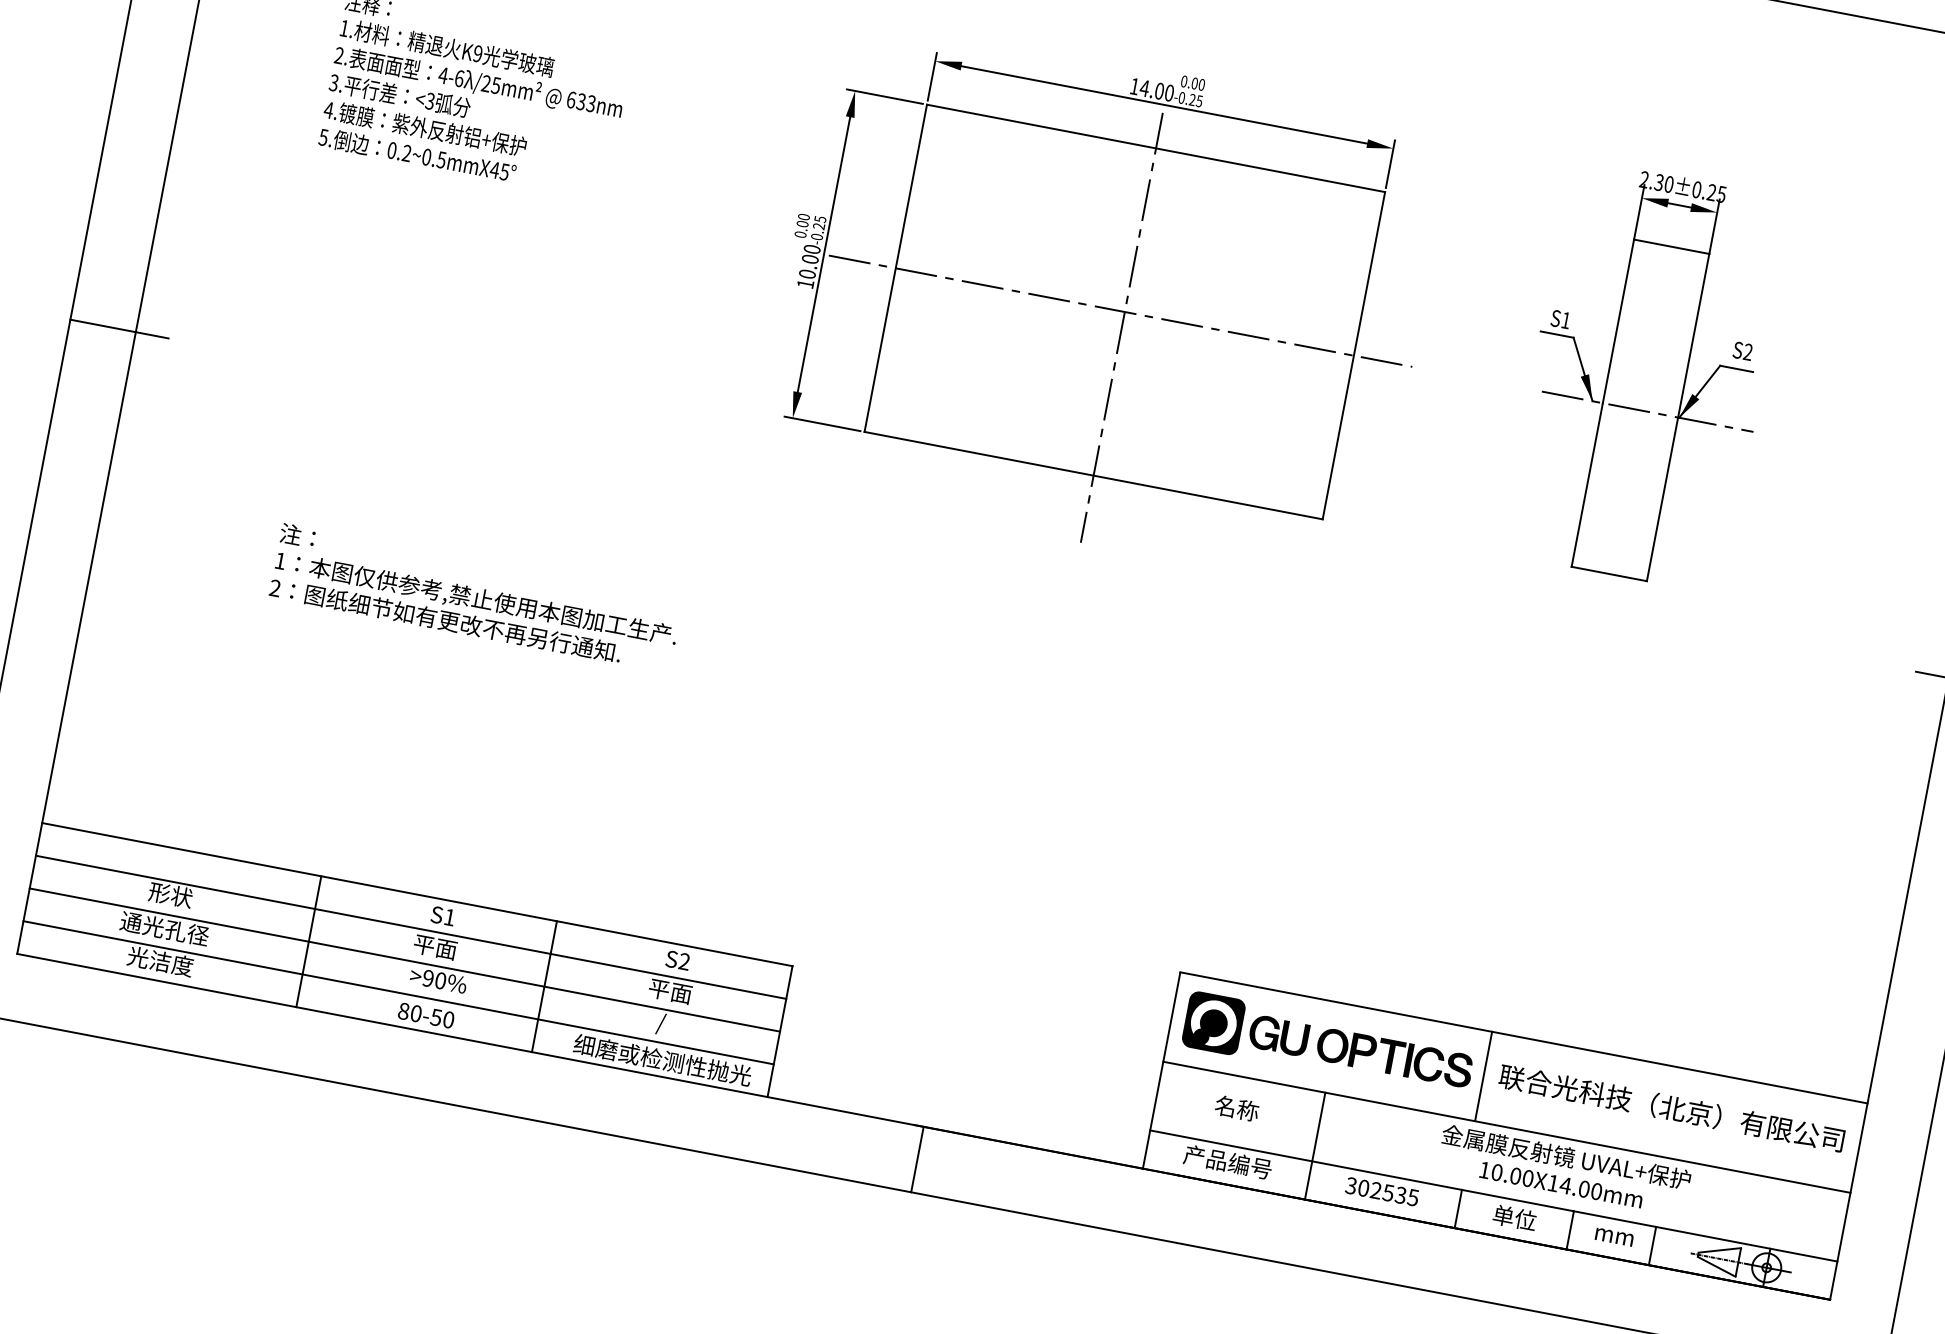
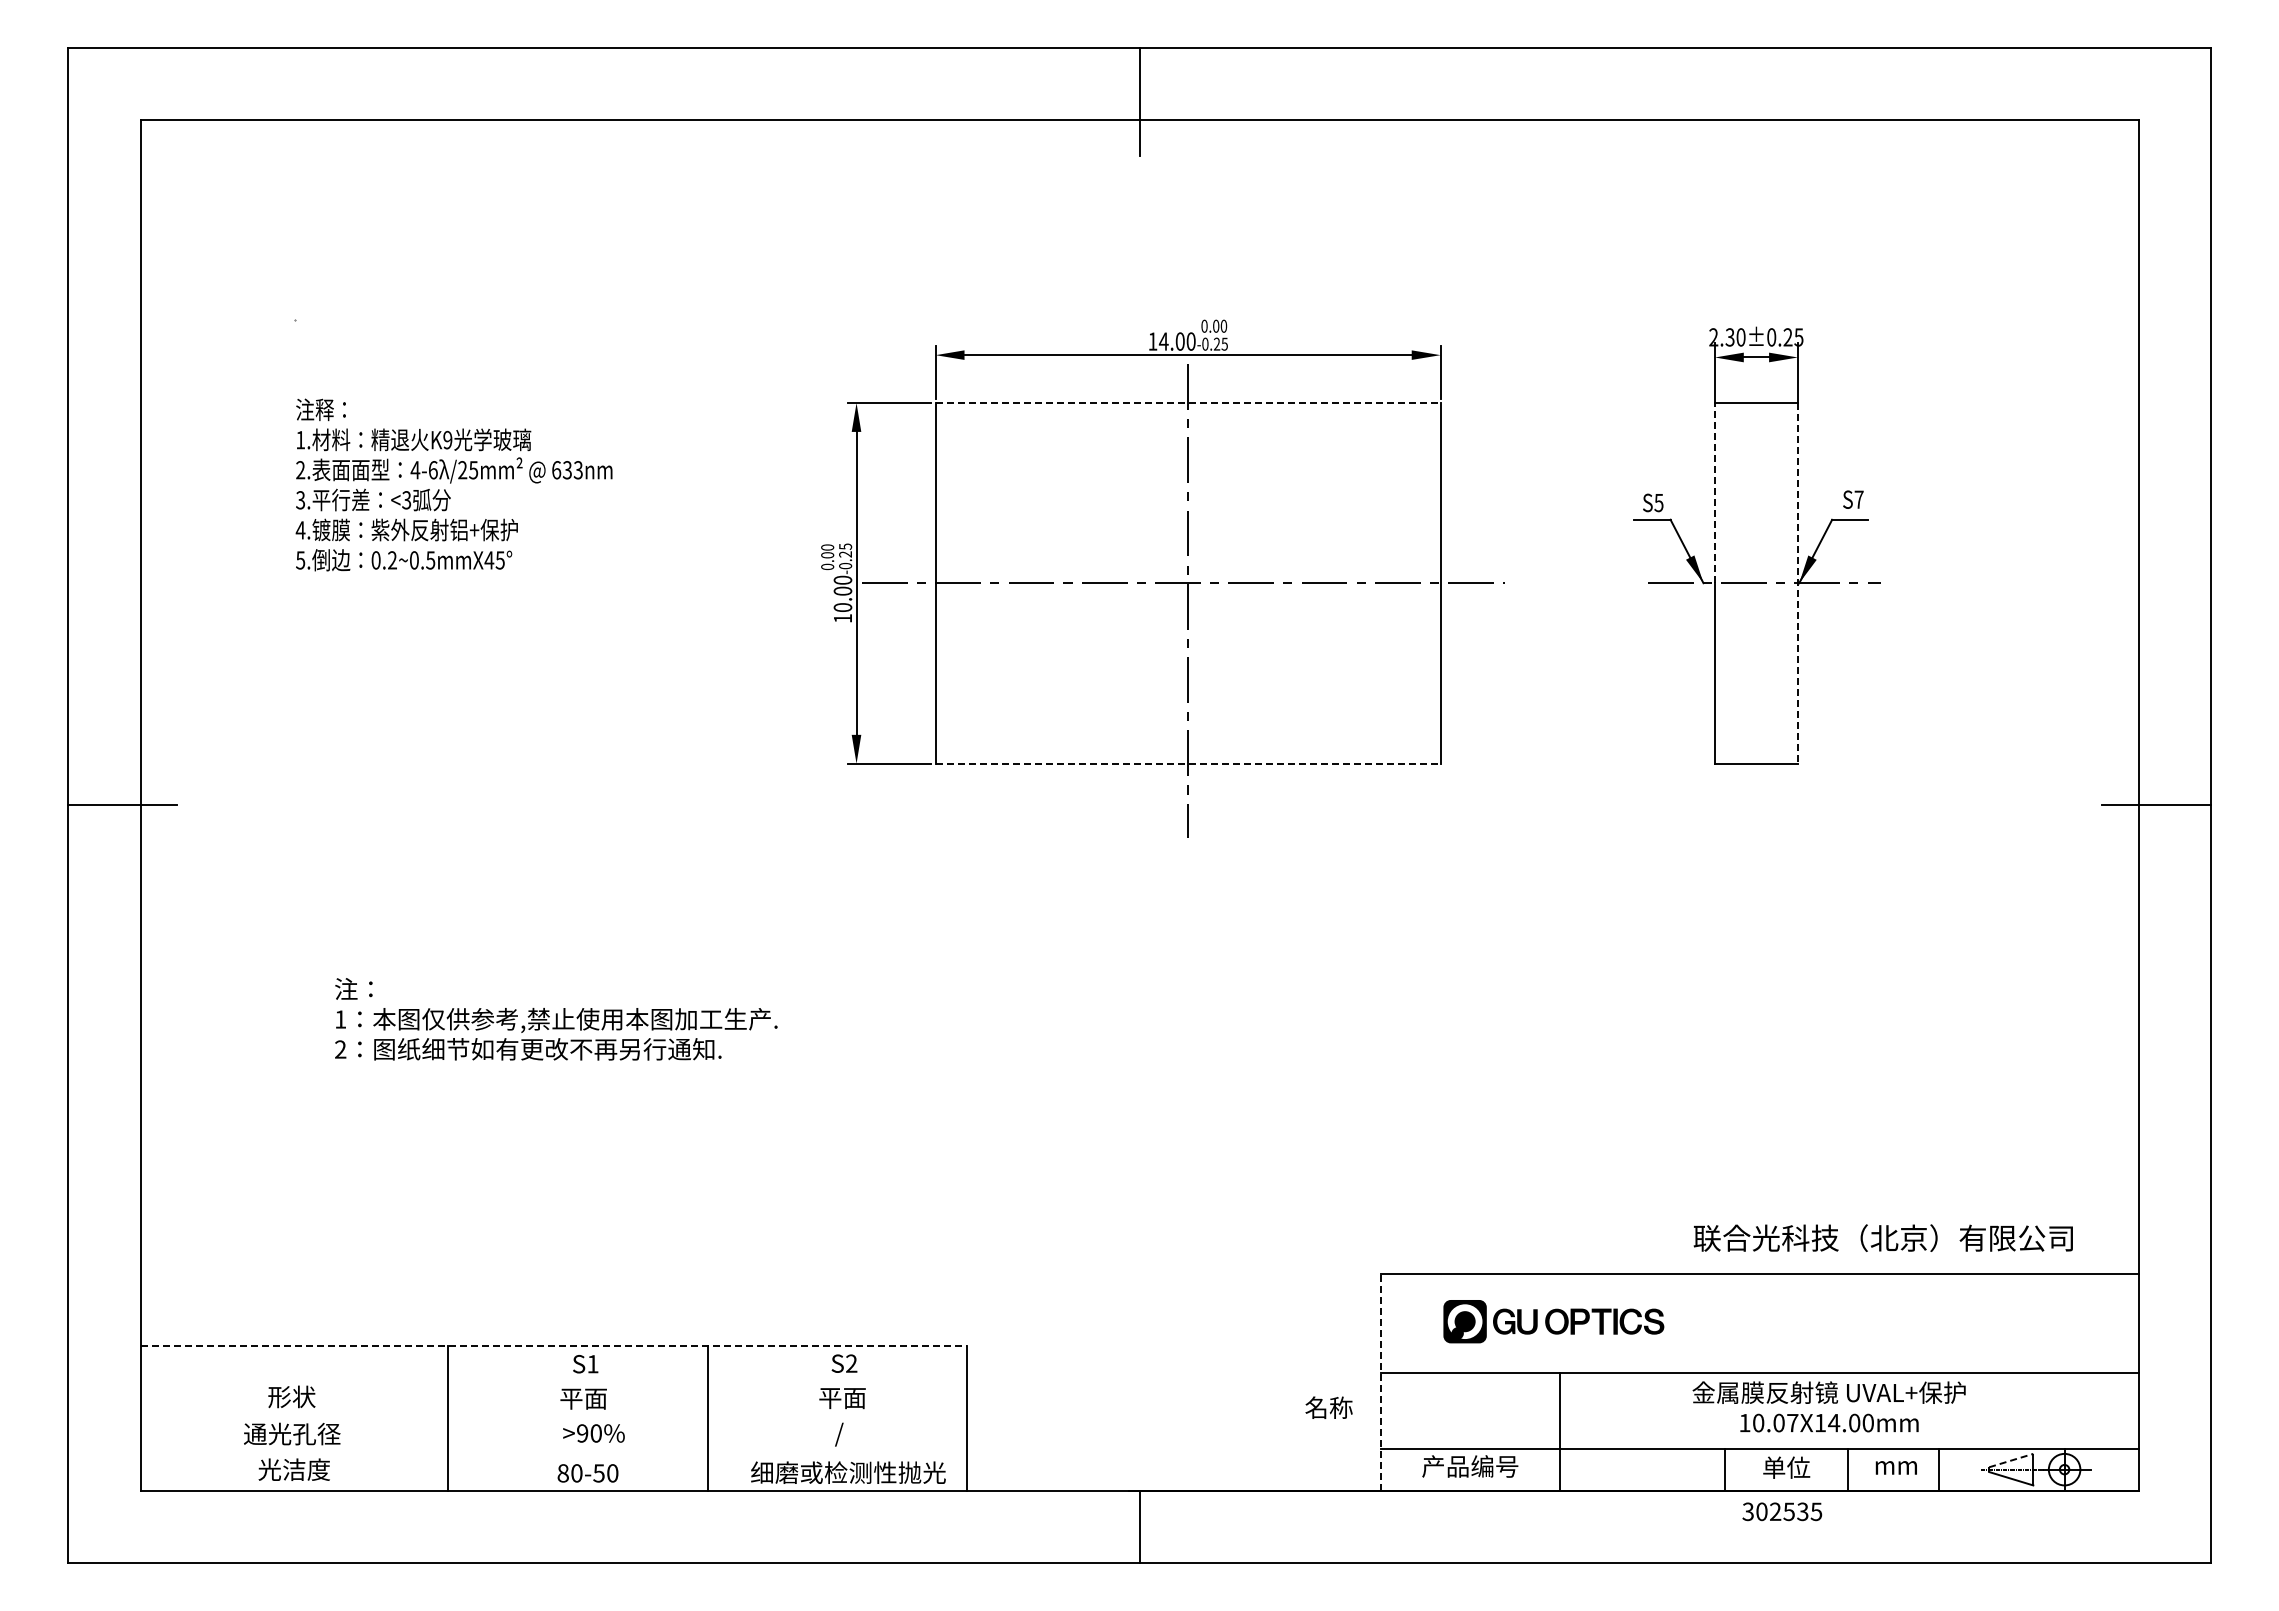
line: (1156, 148) -> (1188, 403), solid -> dashed
text: (1565, 320) -> (1658, 503), S1 -> S5
line: (1618, 320) -> (1714, 492), solid -> dashed
text: (1747, 351) -> (1858, 499), S2 -> S7
line: (1677, 417) -> (1797, 583), solid -> dashed
line: (1094, 475) -> (1188, 763), solid -> dashed
line: (417, 894) -> (554, 1346), solid -> dashed
line: (410, 927) -> (553, 1382), removed
line: (404, 959) -> (553, 1418), removed
line: (398, 992) -> (553, 1454), removed
part: (1328, 1044) -> (1553, 1321), size x0.7
line: (1161, 1070) -> (1381, 1382), solid -> dashed
line: (1483, 1076) -> (1724, 1323), removed
text: (1671, 1107) -> (1882, 1237), moved
text: (1236, 1108) -> (1328, 1407), moved
text: (1527, 1177) -> (1792, 1422), 10.00X14.00mm -> 10.07X14.00mm
text: (1382, 1191) -> (1782, 1511), moved
line: (1720, 1250) -> (2011, 1460), solid -> dashed

